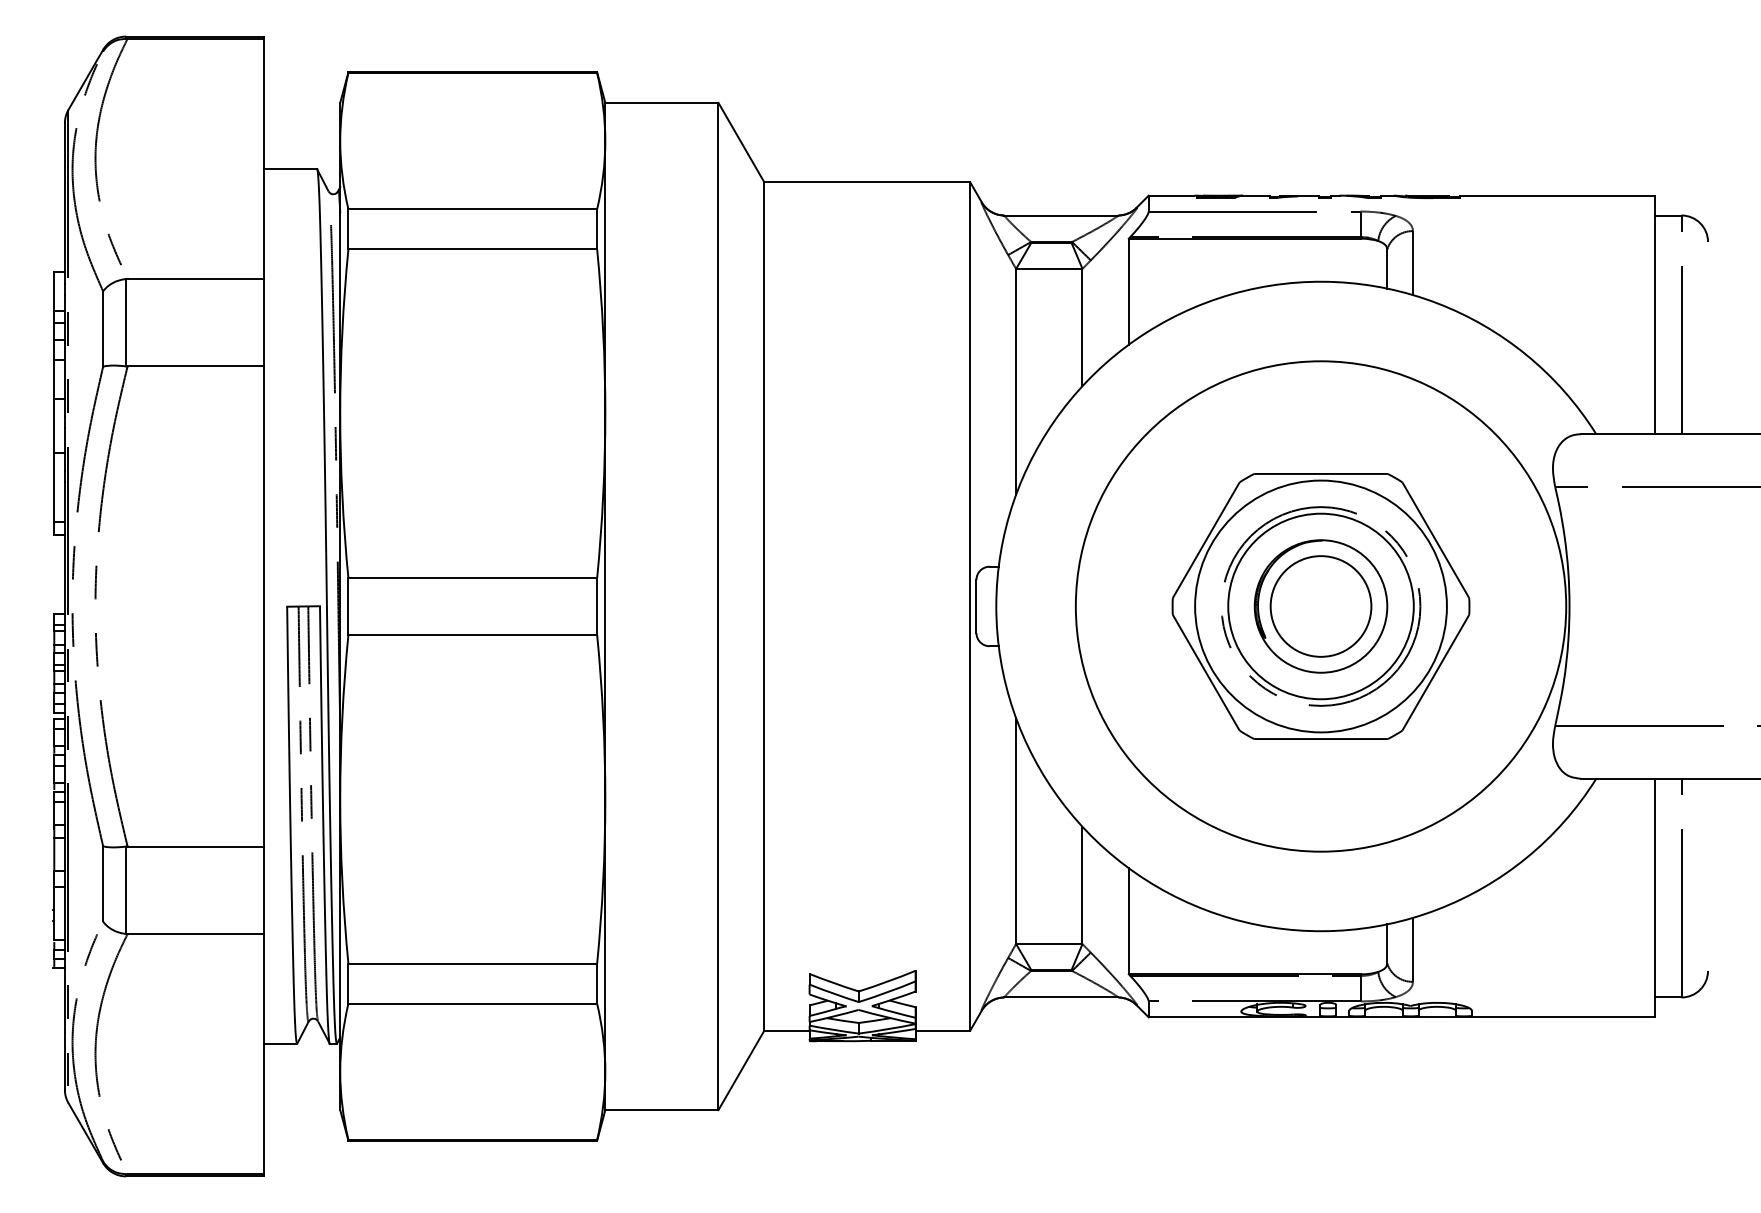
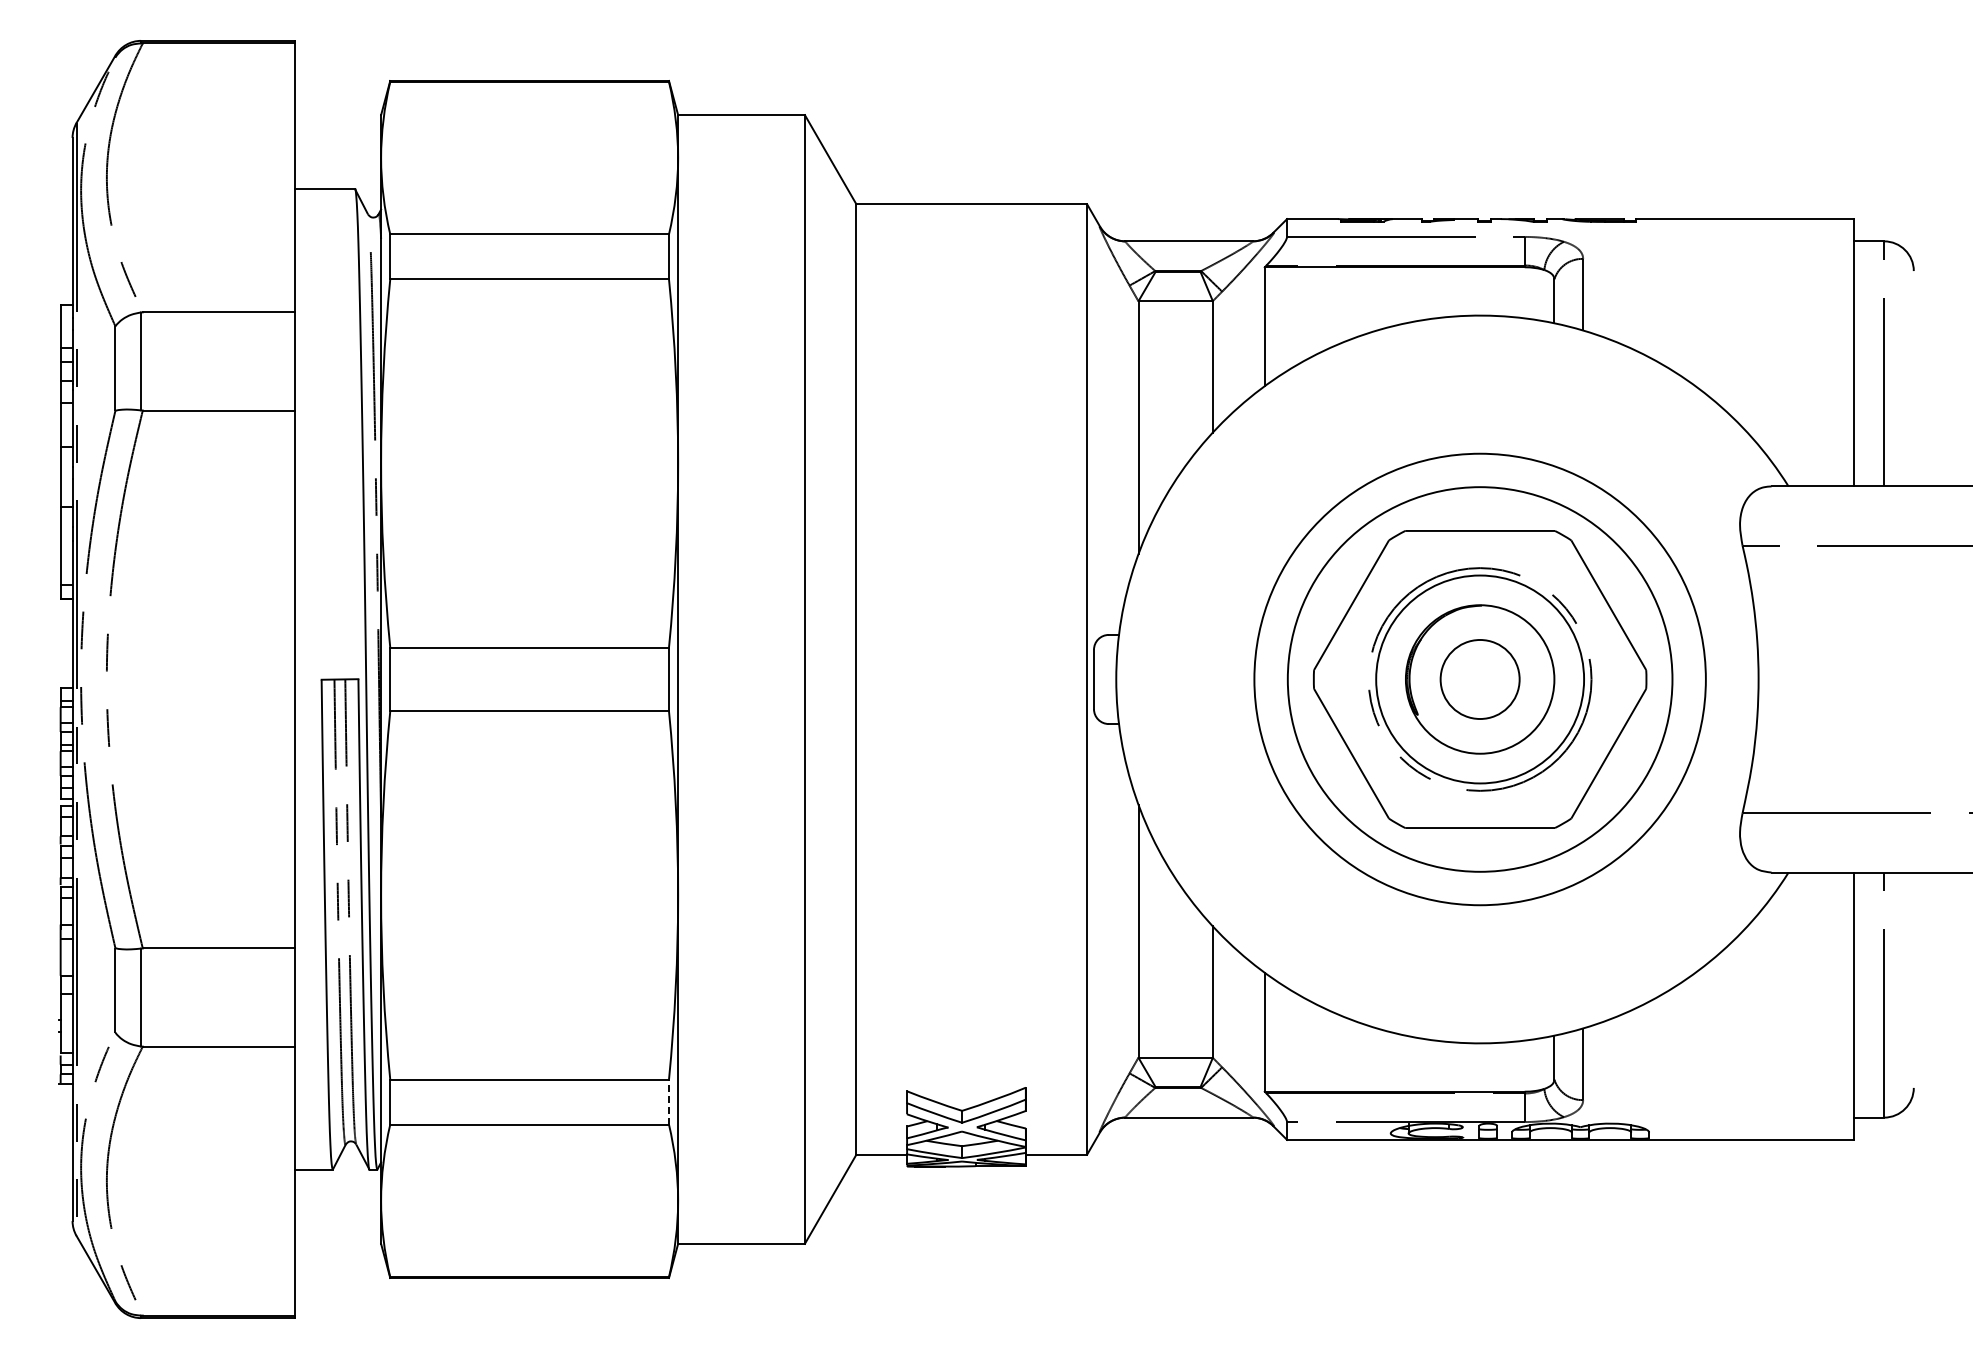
circle: (1320, 606) -> (1479, 679), size x0.7
circle: (1320, 606) -> (1479, 679), size x0.7
circle: (1321, 606) -> (1480, 679), size x1.6
line: (597, 983) -> (669, 1102), solid -> dashed

